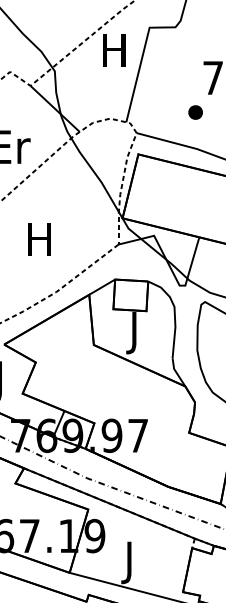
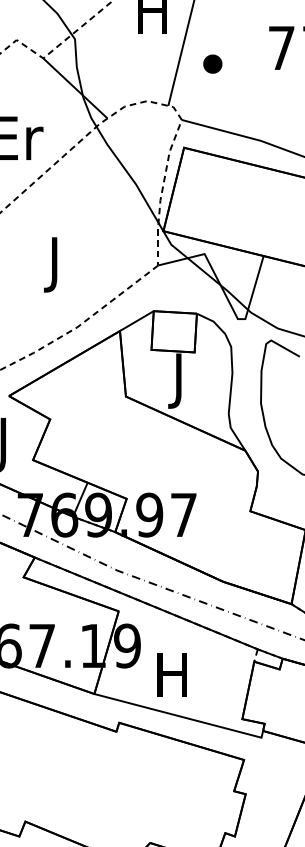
part: (195, 112) -> (212, 63), moved
text: (39, 243) -> (54, 264), H -> J
text: (128, 562) -> (171, 680), J -> H

